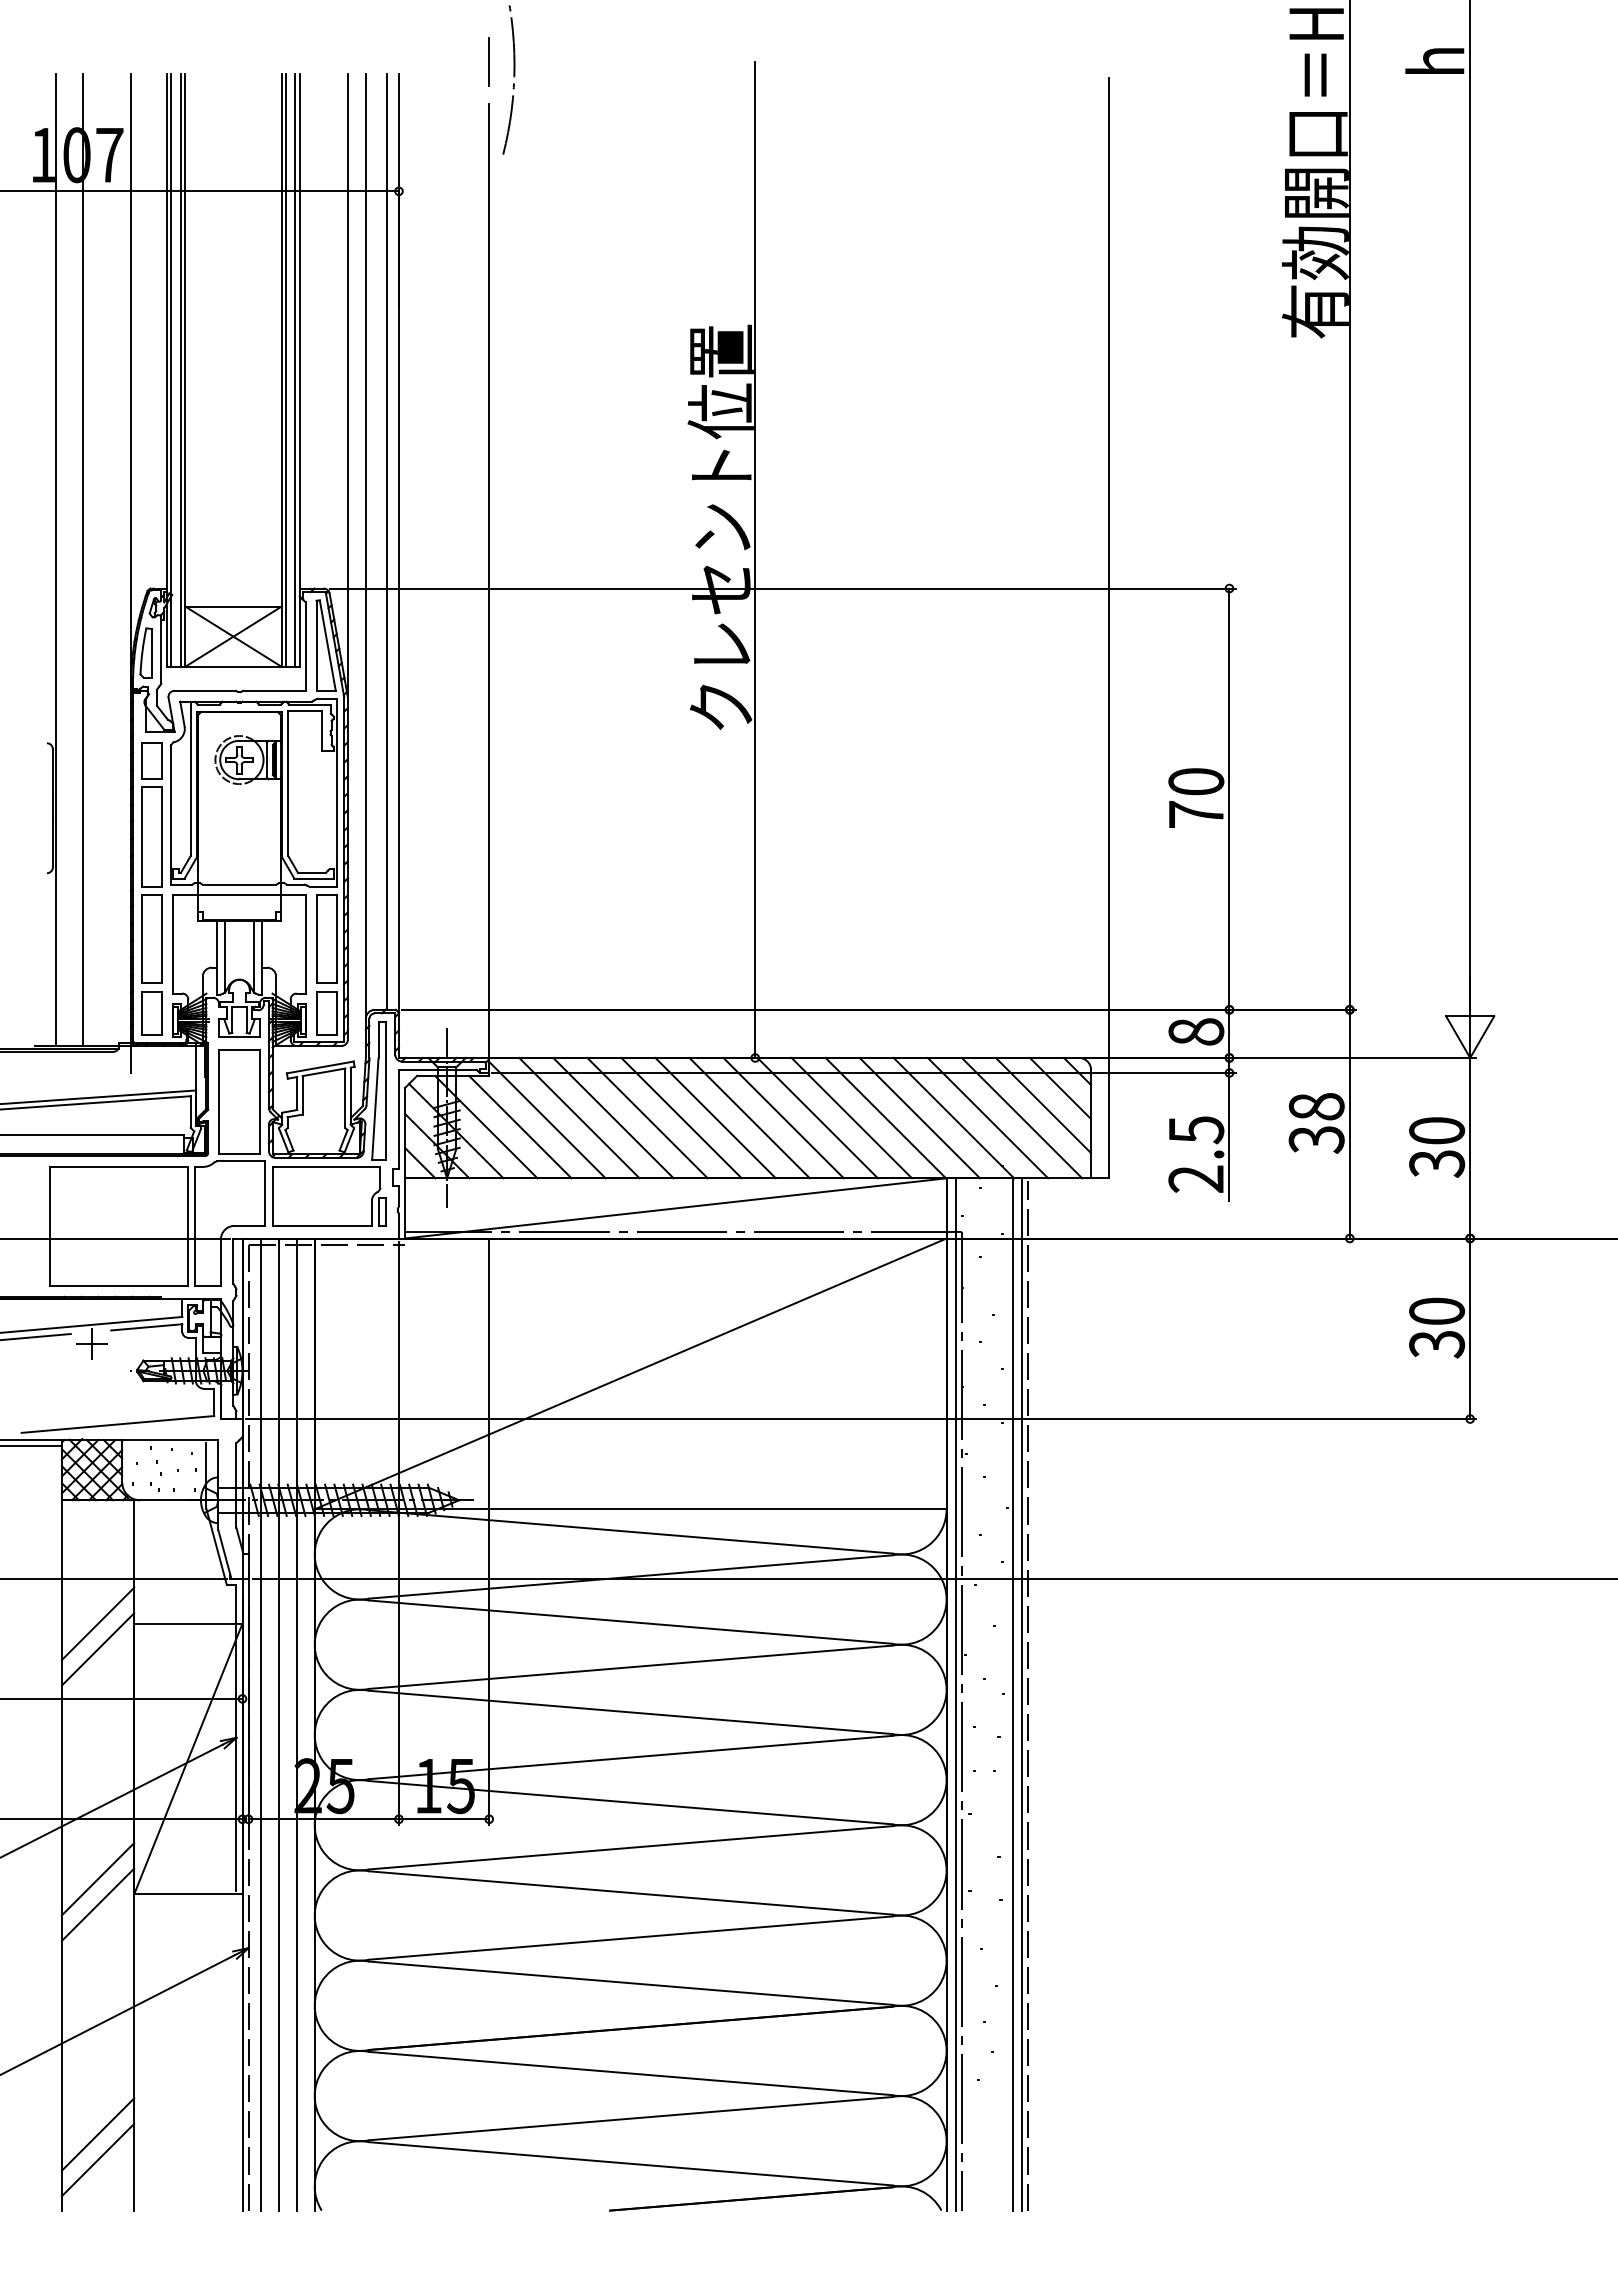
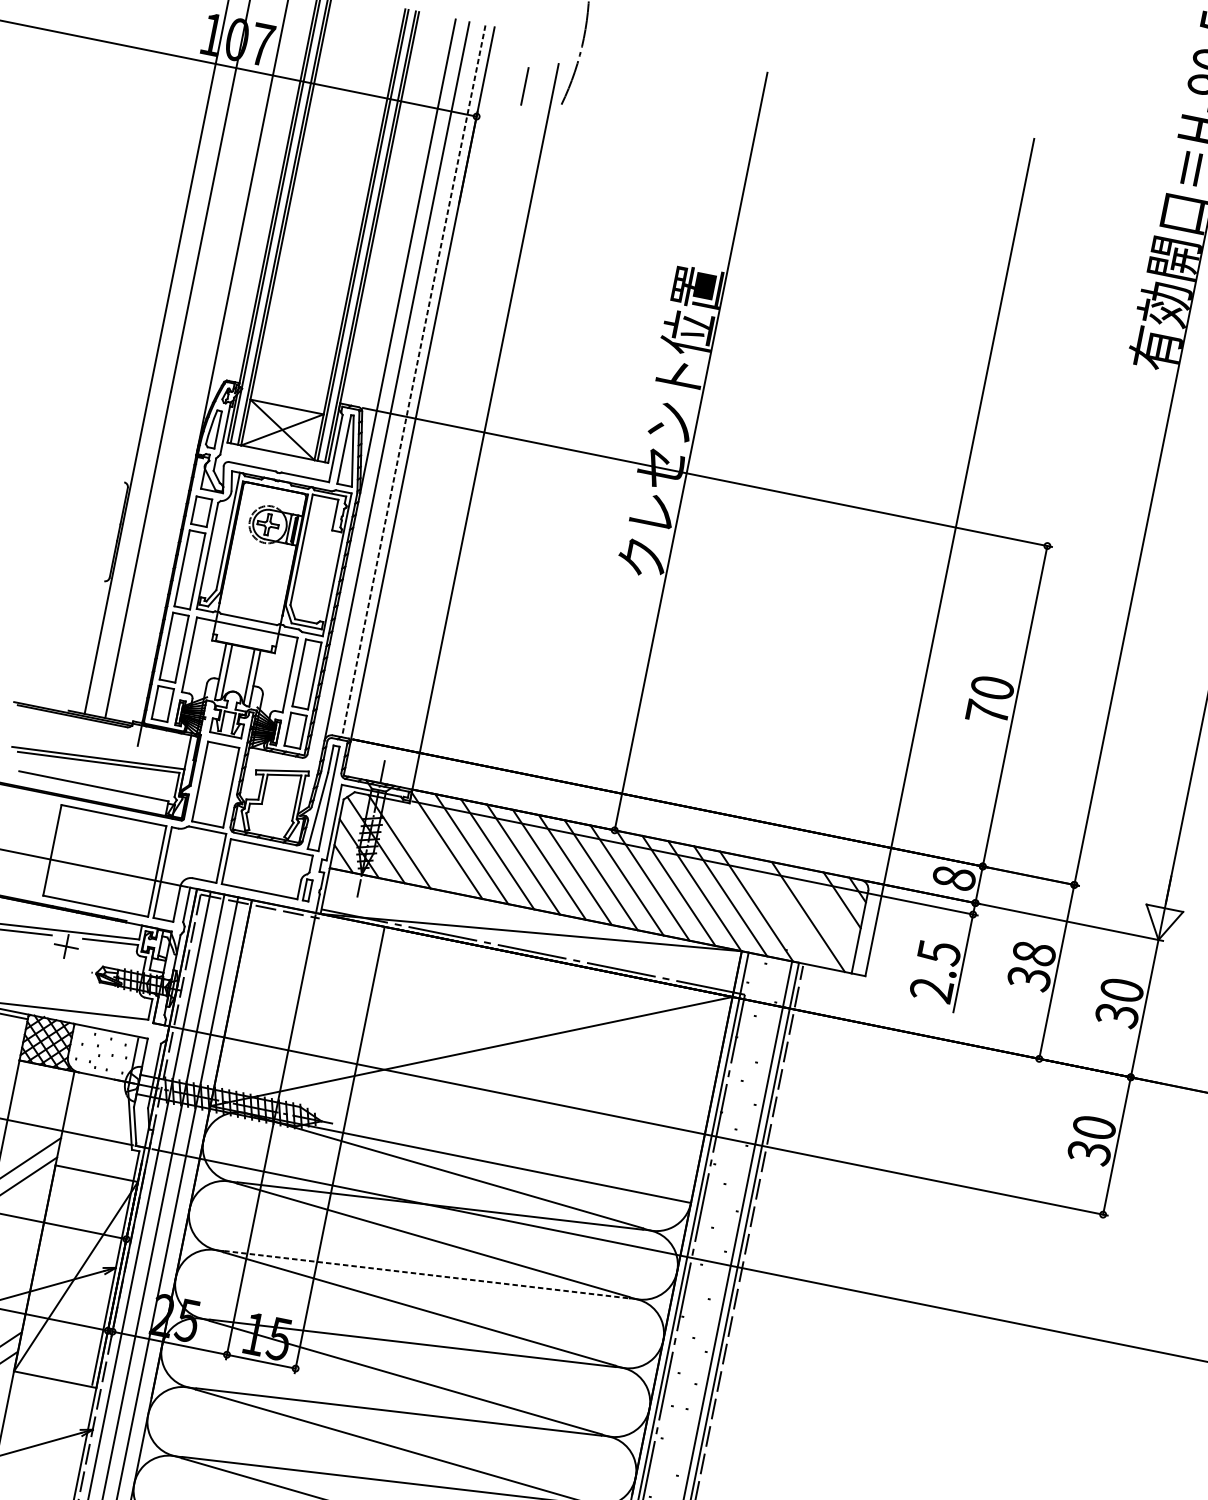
line: (488, 61) -> (524, 85), moved
line: (386, 541) -> (413, 380), solid -> dashed
line: (1043, 1105) -> (826, 910), removed
line: (987, 1117) -> (782, 911), removed
line: (520, 1127) -> (425, 847), removed
line: (631, 1667) -> (427, 1274), solid -> dashed

